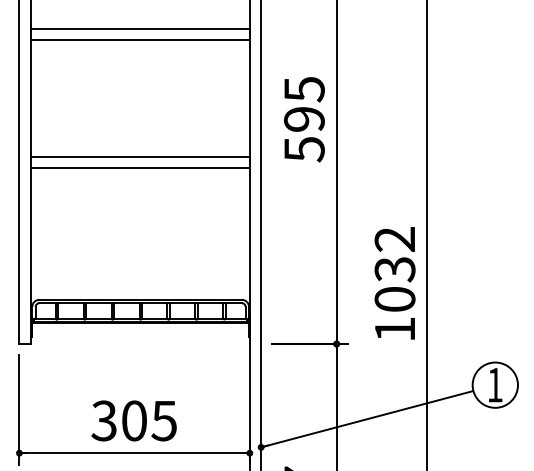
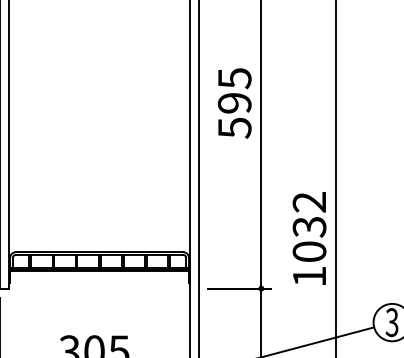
line: (139, 28) -> (98, 28), removed
line: (139, 39) -> (98, 37), removed
line: (139, 157) -> (98, 134), removed
line: (139, 168) -> (98, 143), removed
text: (494, 384) -> (391, 322), 1 -> 3

